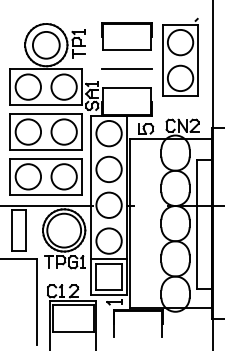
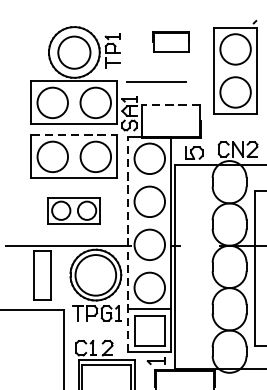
part: (126, 36) -> (170, 42), size x0.6
line: (126, 68) -> (156, 80), moved
line: (126, 88) -> (170, 104), solid -> dashed
line: (46, 114) -> (74, 135), solid -> dashed
part: (45, 176) -> (73, 210), size x0.6
line: (91, 205) -> (128, 245), solid -> dashed

